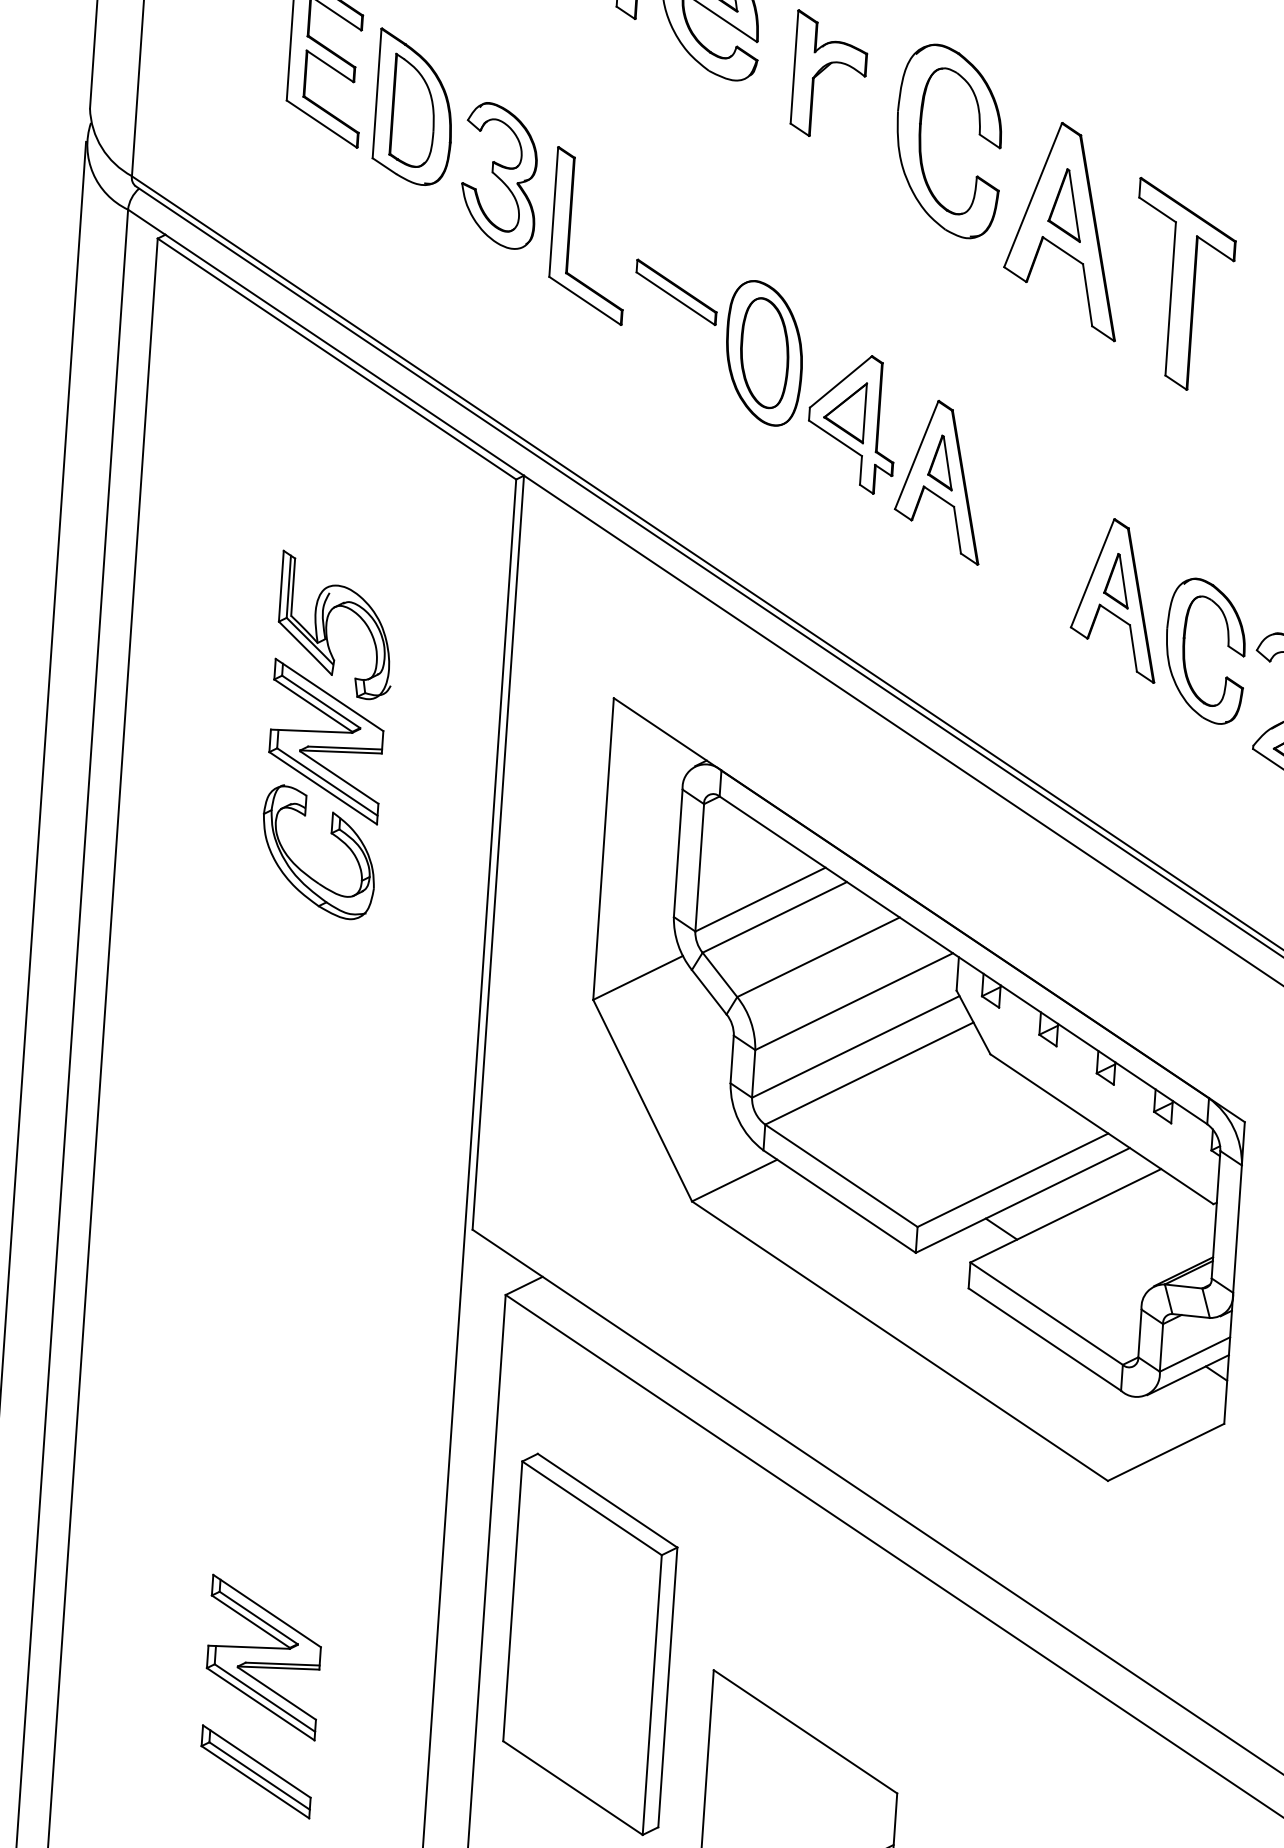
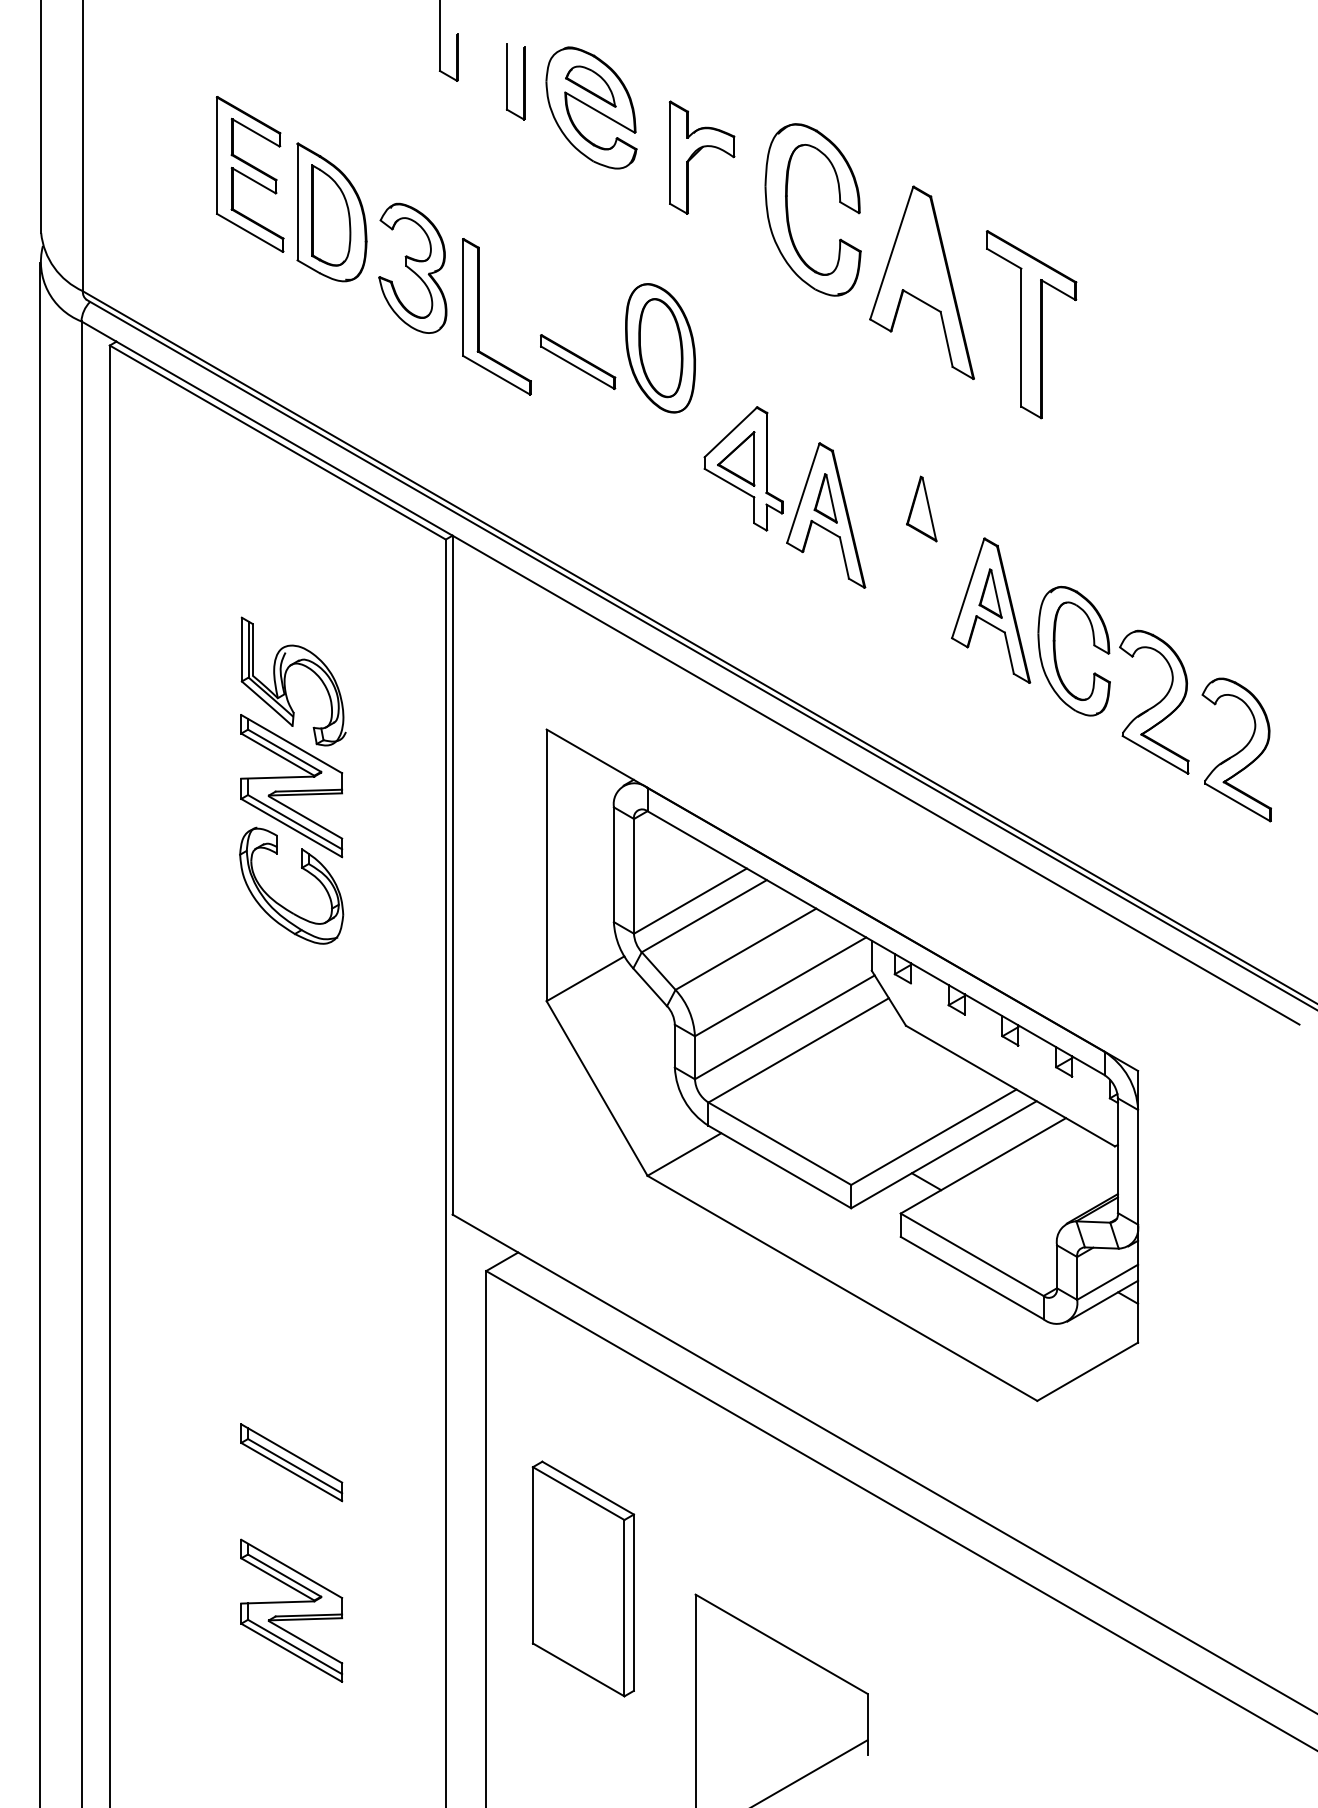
part: (1065, 204) -> (921, 508), moved
part: (764, 353) -> (660, 348), moved
part: (590, 1643) -> (583, 1578), size x0.7
part: (255, 1771) -> (291, 1462), moved

